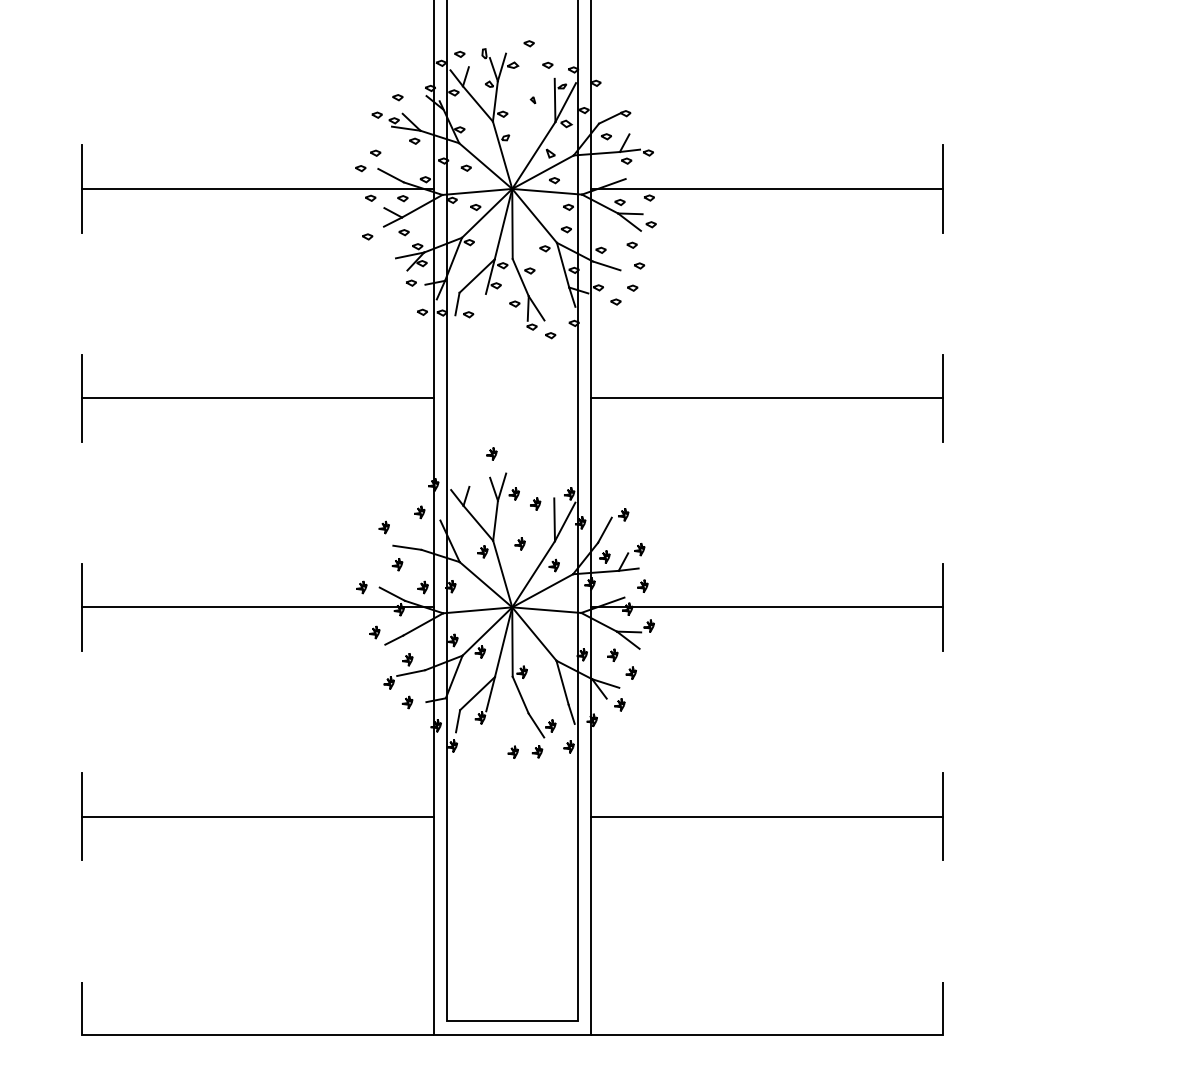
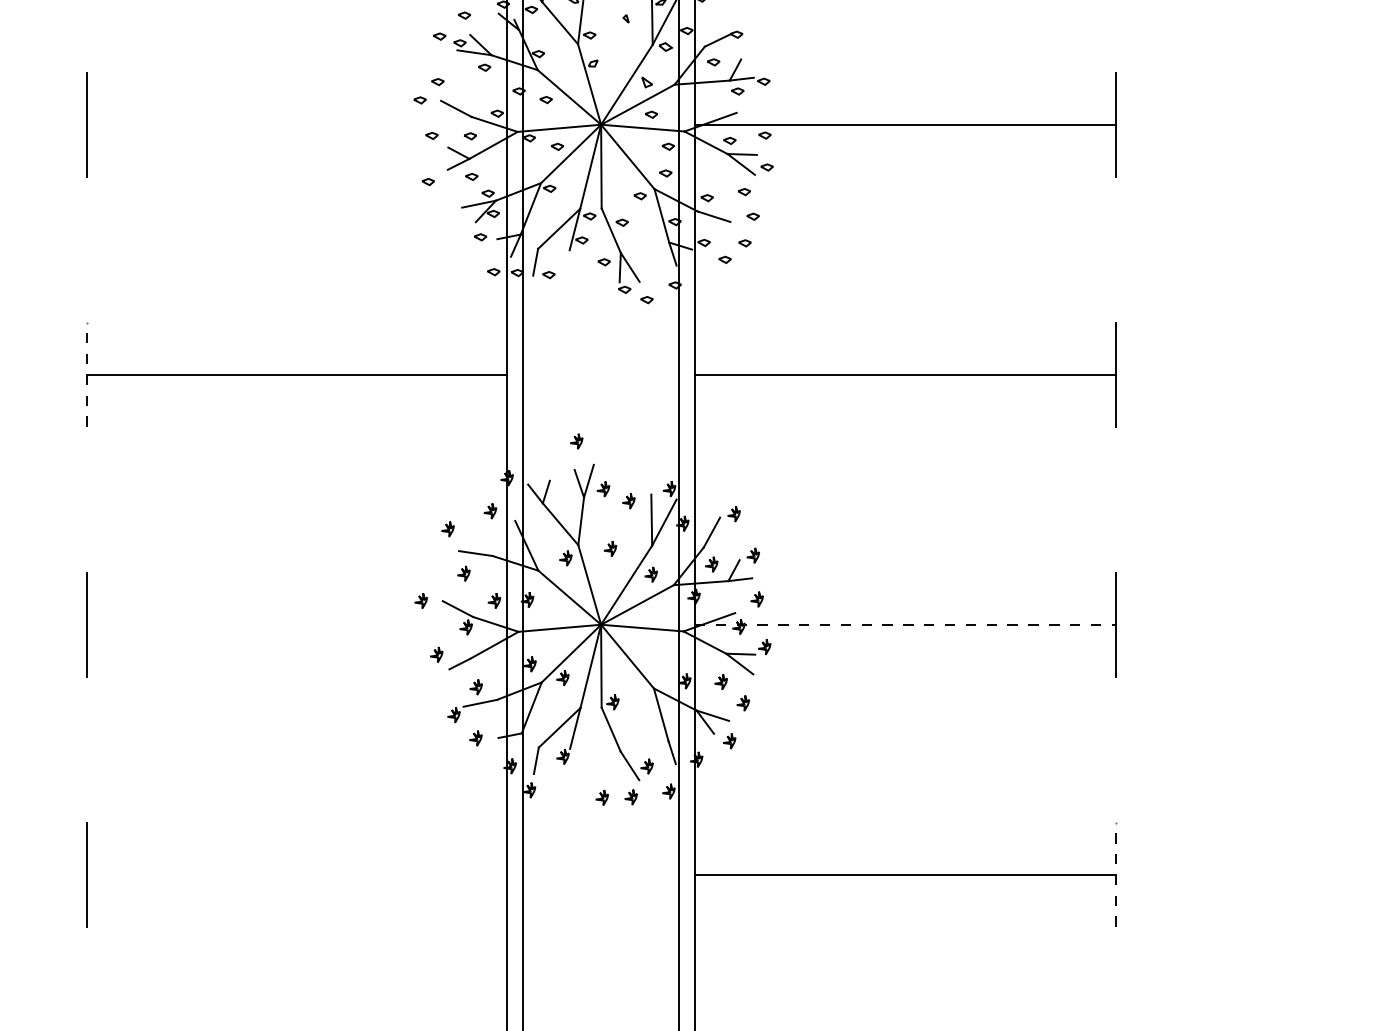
line: (257, 188) -> (296, 124), removed
line: (81, 398) -> (86, 375), solid -> dashed
line: (257, 607) -> (296, 624), removed
line: (767, 607) -> (906, 624), solid -> dashed
line: (257, 816) -> (296, 874), removed
line: (942, 816) -> (1115, 874), solid -> dashed

